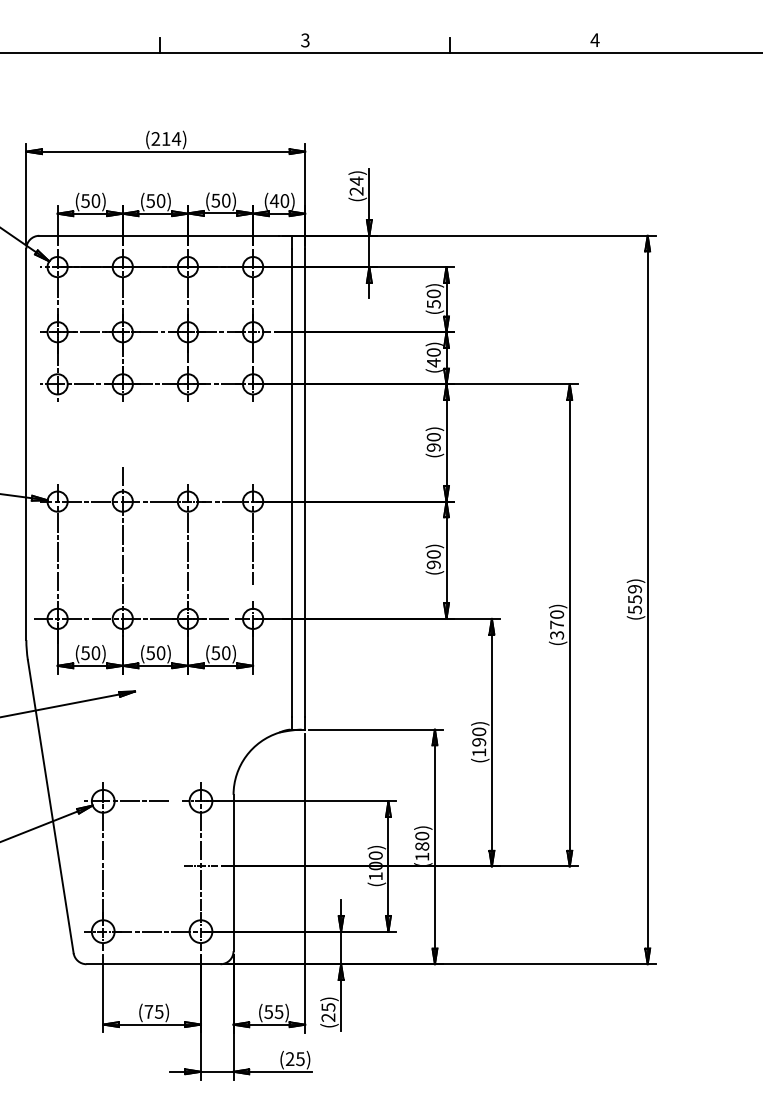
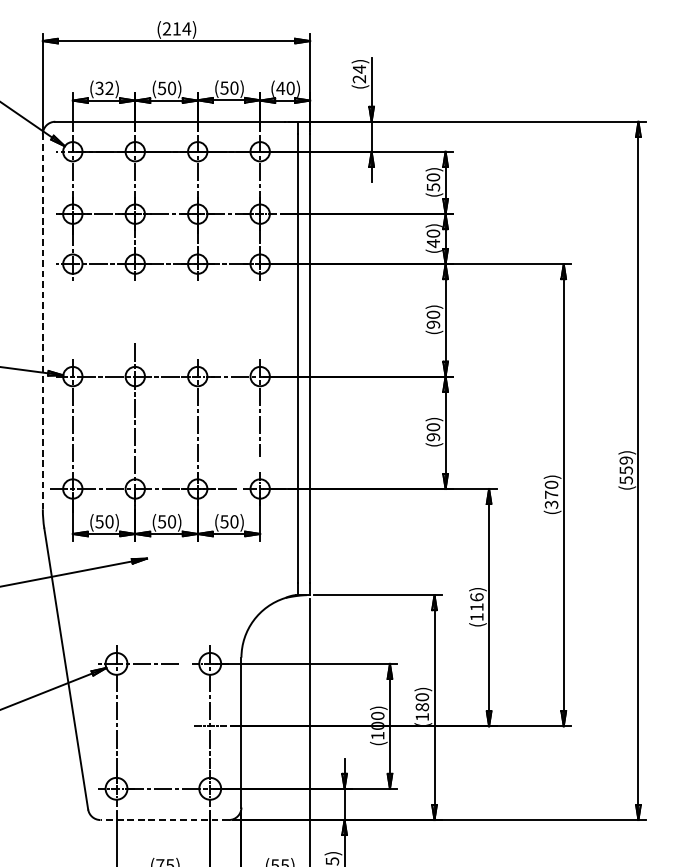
text: (90, 200) -> (104, 87), (50) -> (32)
line: (26, 444) -> (42, 321), solid -> dashed
text: (479, 736) -> (477, 601), (190) -> (116)
line: (153, 964) -> (164, 820), solid -> dashed

